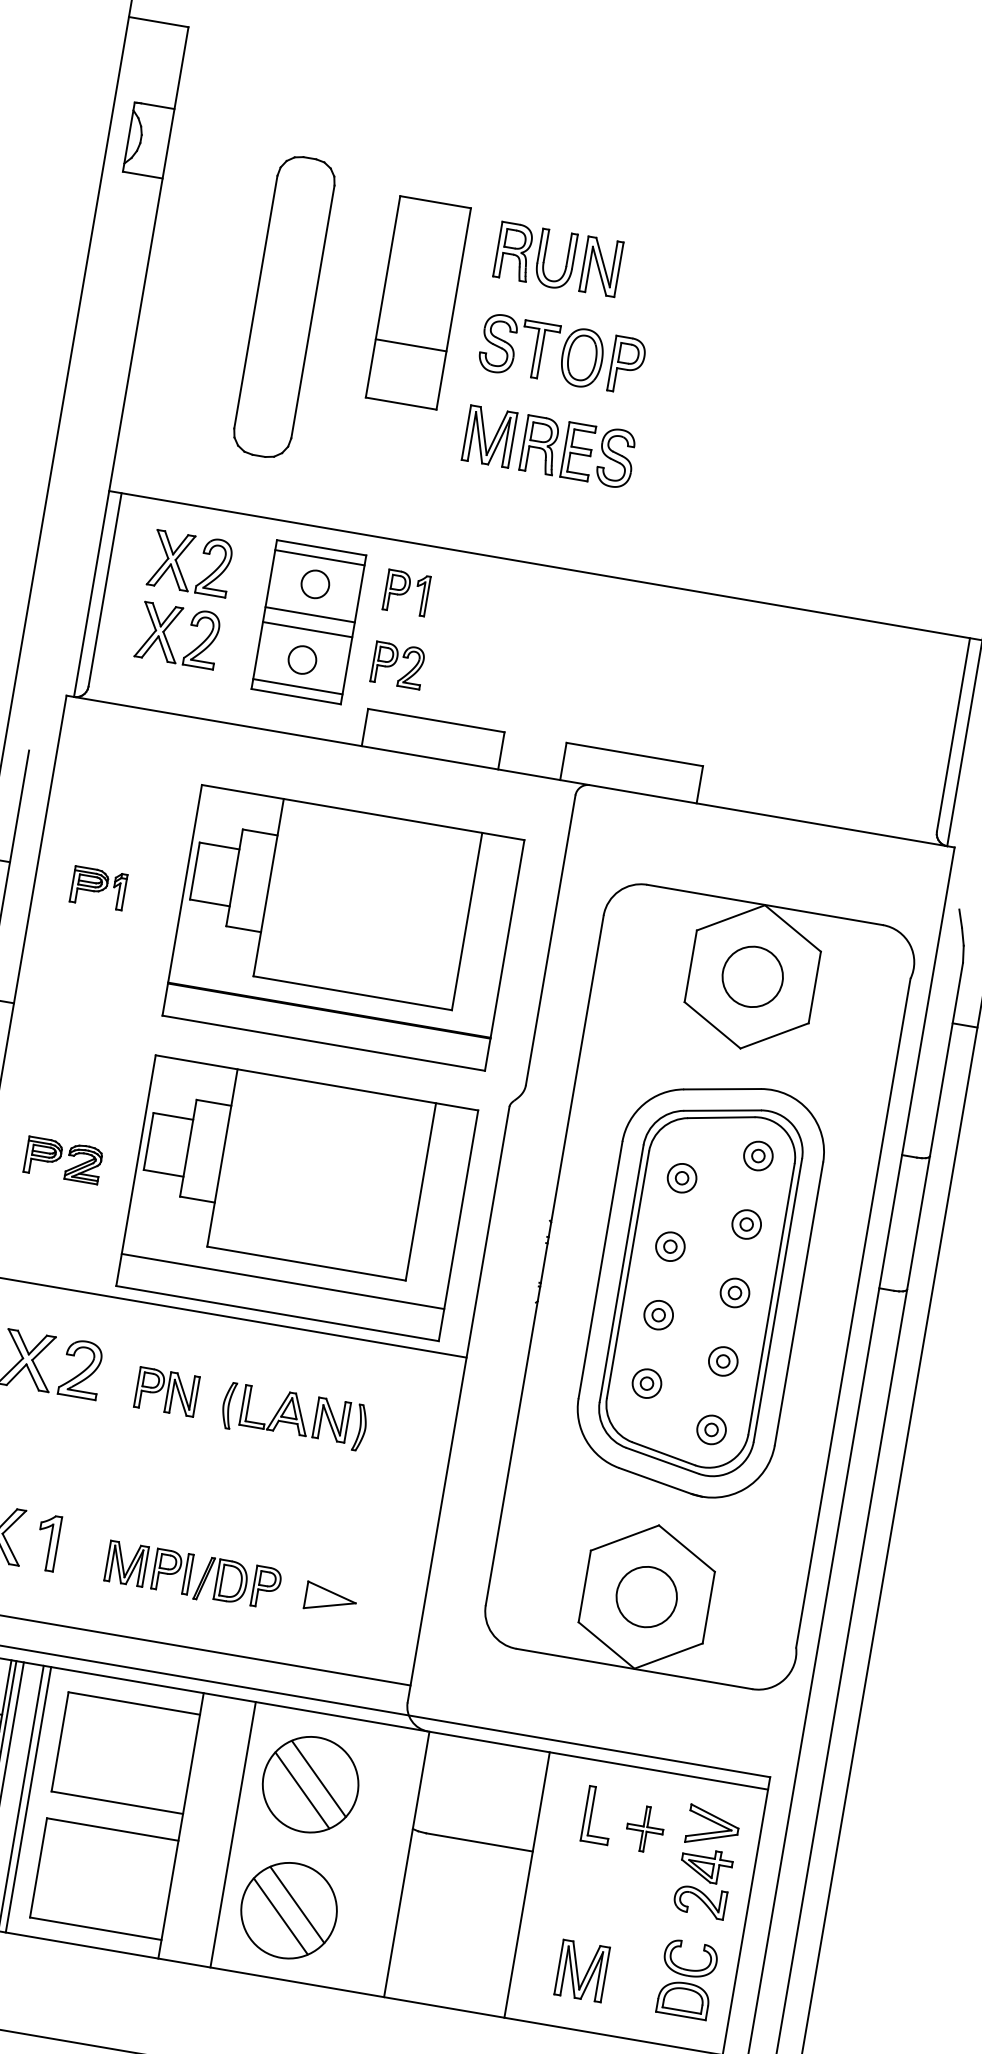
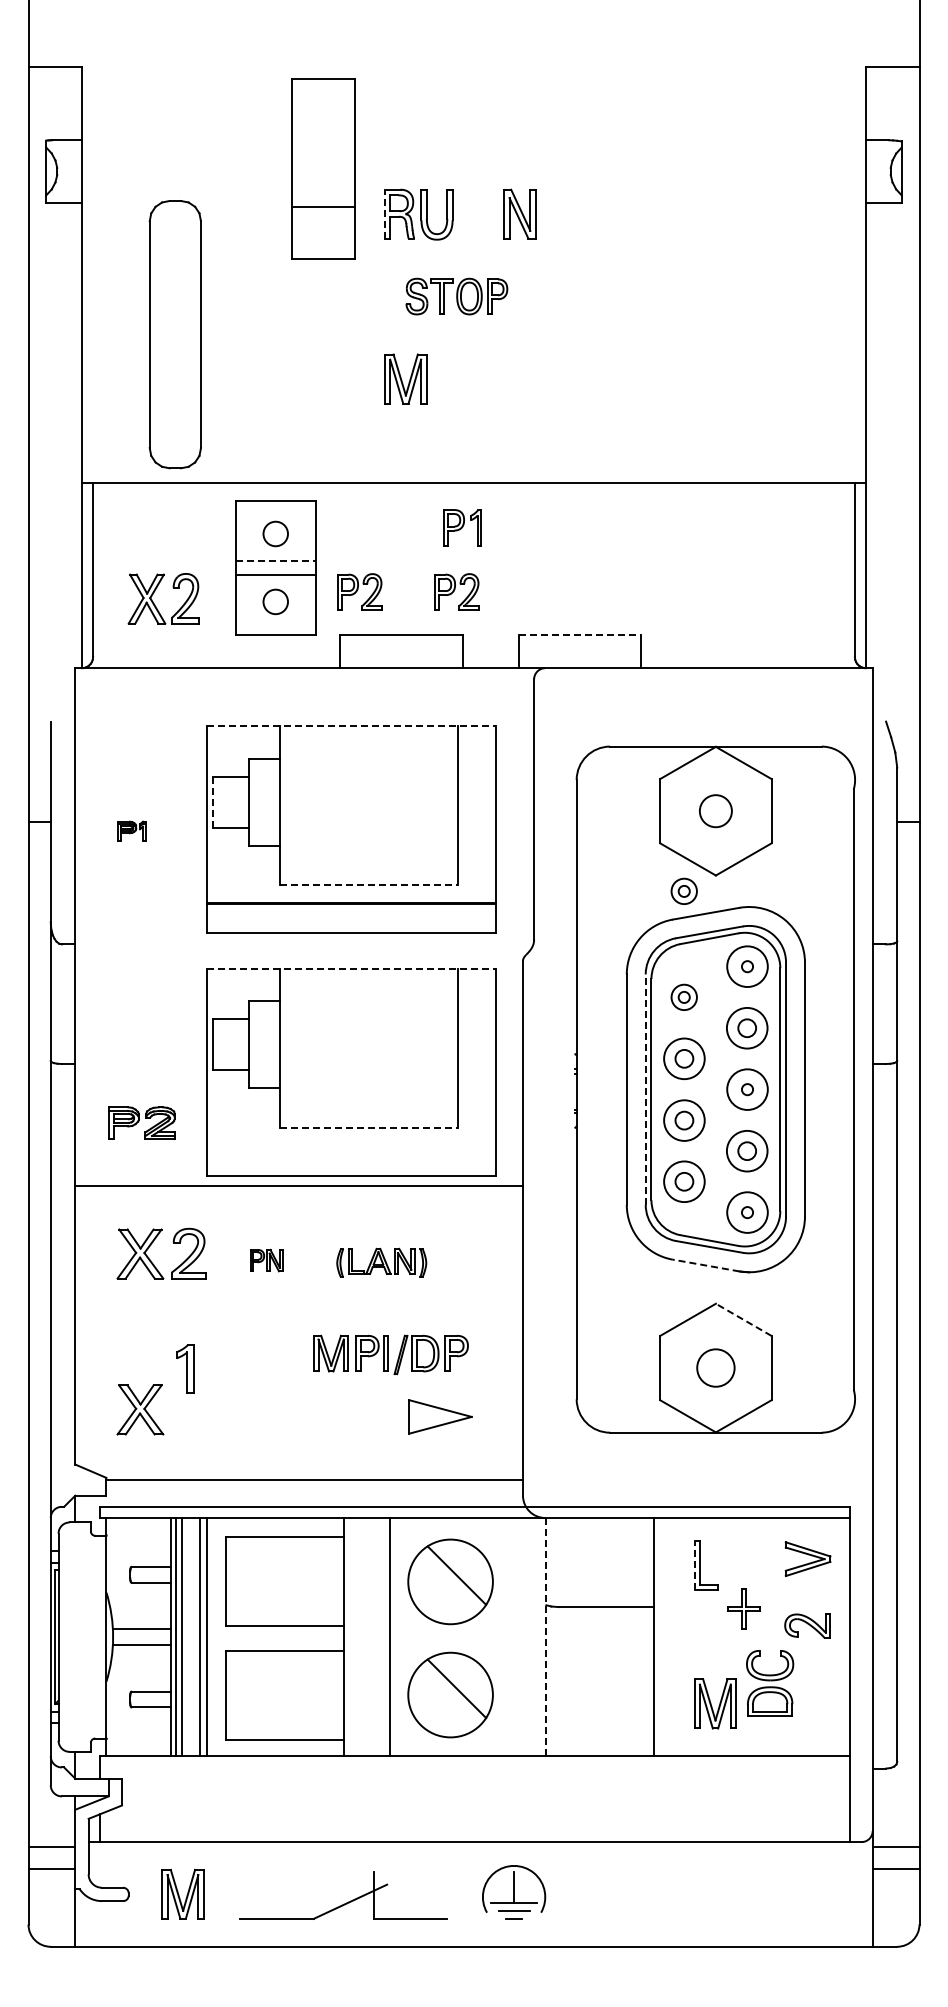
line: (497, 249) -> (384, 214), solid -> dashed
part: (601, 265) -> (519, 213), moved
part: (418, 302) -> (323, 168), moved
part: (283, 306) -> (174, 334), moved
part: (561, 354) -> (456, 296), size x0.7
part: (578, 451) -> (485, 378), removed
line: (319, 558) -> (275, 510), removed
part: (179, 566) -> (154, 538), removed
part: (406, 592) -> (462, 527), moved
line: (310, 615) -> (276, 561), solid -> dashed
part: (505, 682) -> (456, 591), added
line: (297, 686) -> (275, 625), removed
line: (635, 754) -> (580, 634), solid -> dashed
line: (363, 812) -> (351, 725), solid -> dashed
line: (194, 871) -> (213, 802), solid -> dashed
part: (98, 887) -> (131, 830), size x0.6
circle: (752, 976) -> (715, 810), size x0.6
line: (352, 993) -> (369, 885), solid -> dashed
part: (701, 1059) -> (683, 890), added
line: (317, 1082) -> (351, 968), solid -> dashed
circle: (758, 1155) -> (747, 966), size x1.6
part: (63, 1159) -> (141, 1122), moved
part: (746, 1223) -> (747, 1027), size x1.6
part: (669, 1246) -> (683, 1058), size x1.6
line: (306, 1263) -> (369, 1127), solid -> dashed
line: (621, 1273) -> (645, 1089), solid -> dashed
line: (282, 1282) -> (351, 1147), removed
circle: (735, 1292) -> (747, 1089), size x1.6
part: (658, 1314) -> (683, 1119), size x1.6
part: (723, 1360) -> (747, 1150), size x1.6
part: (646, 1383) -> (683, 1181), size x1.6
part: (166, 1391) -> (266, 1260), size x0.6
part: (294, 1415) -> (381, 1262), size x0.7
circle: (711, 1429) -> (747, 1212), size x1.6
line: (655, 1481) -> (706, 1265), solid -> dashed
part: (48, 1542) -> (185, 1368), moved
line: (686, 1548) -> (743, 1319), solid -> dashed
part: (192, 1576) -> (390, 1354), moved
circle: (646, 1596) -> (715, 1367), size x0.7
part: (330, 1598) -> (440, 1416), size x1.4
line: (302, 1789) -> (444, 1587), removed
line: (585, 1812) -> (694, 1565), solid -> dashed
part: (644, 1828) -> (743, 1608), moved
line: (406, 1864) -> (546, 1637), solid -> dashed
part: (705, 1865) -> (807, 1593), removed
line: (281, 1916) -> (444, 1701), removed
part: (687, 1979) -> (770, 1683), moved

